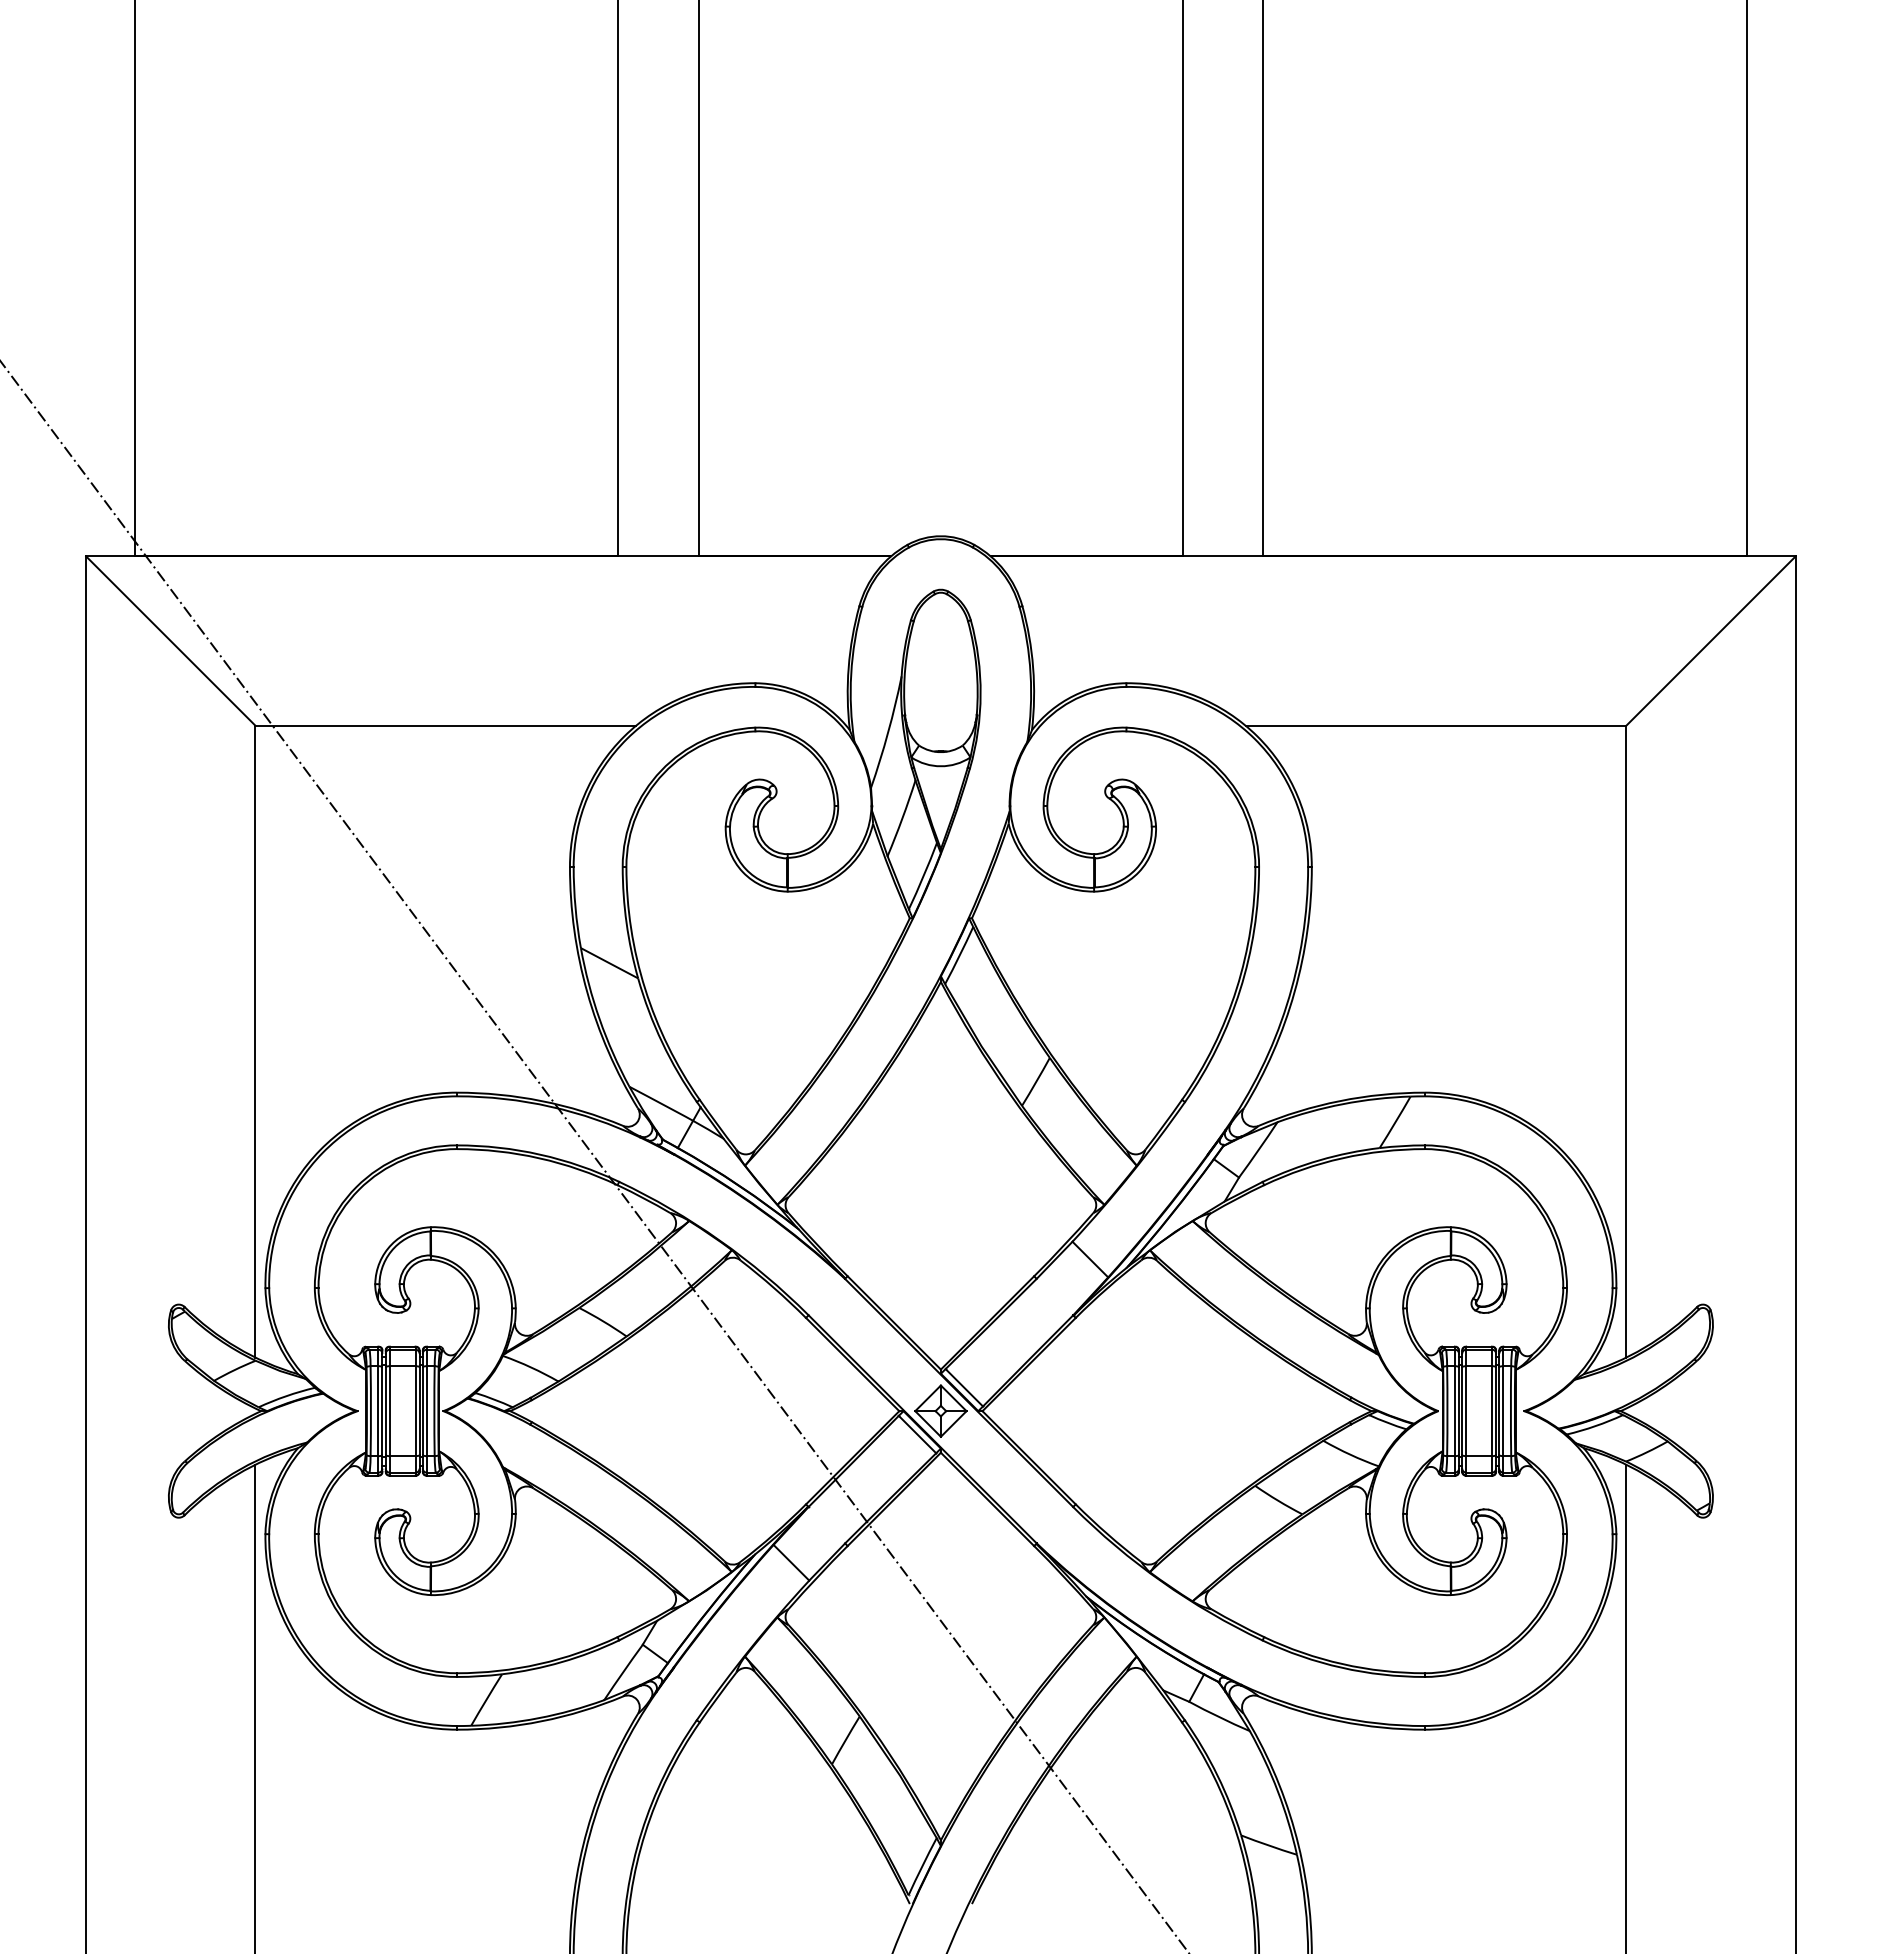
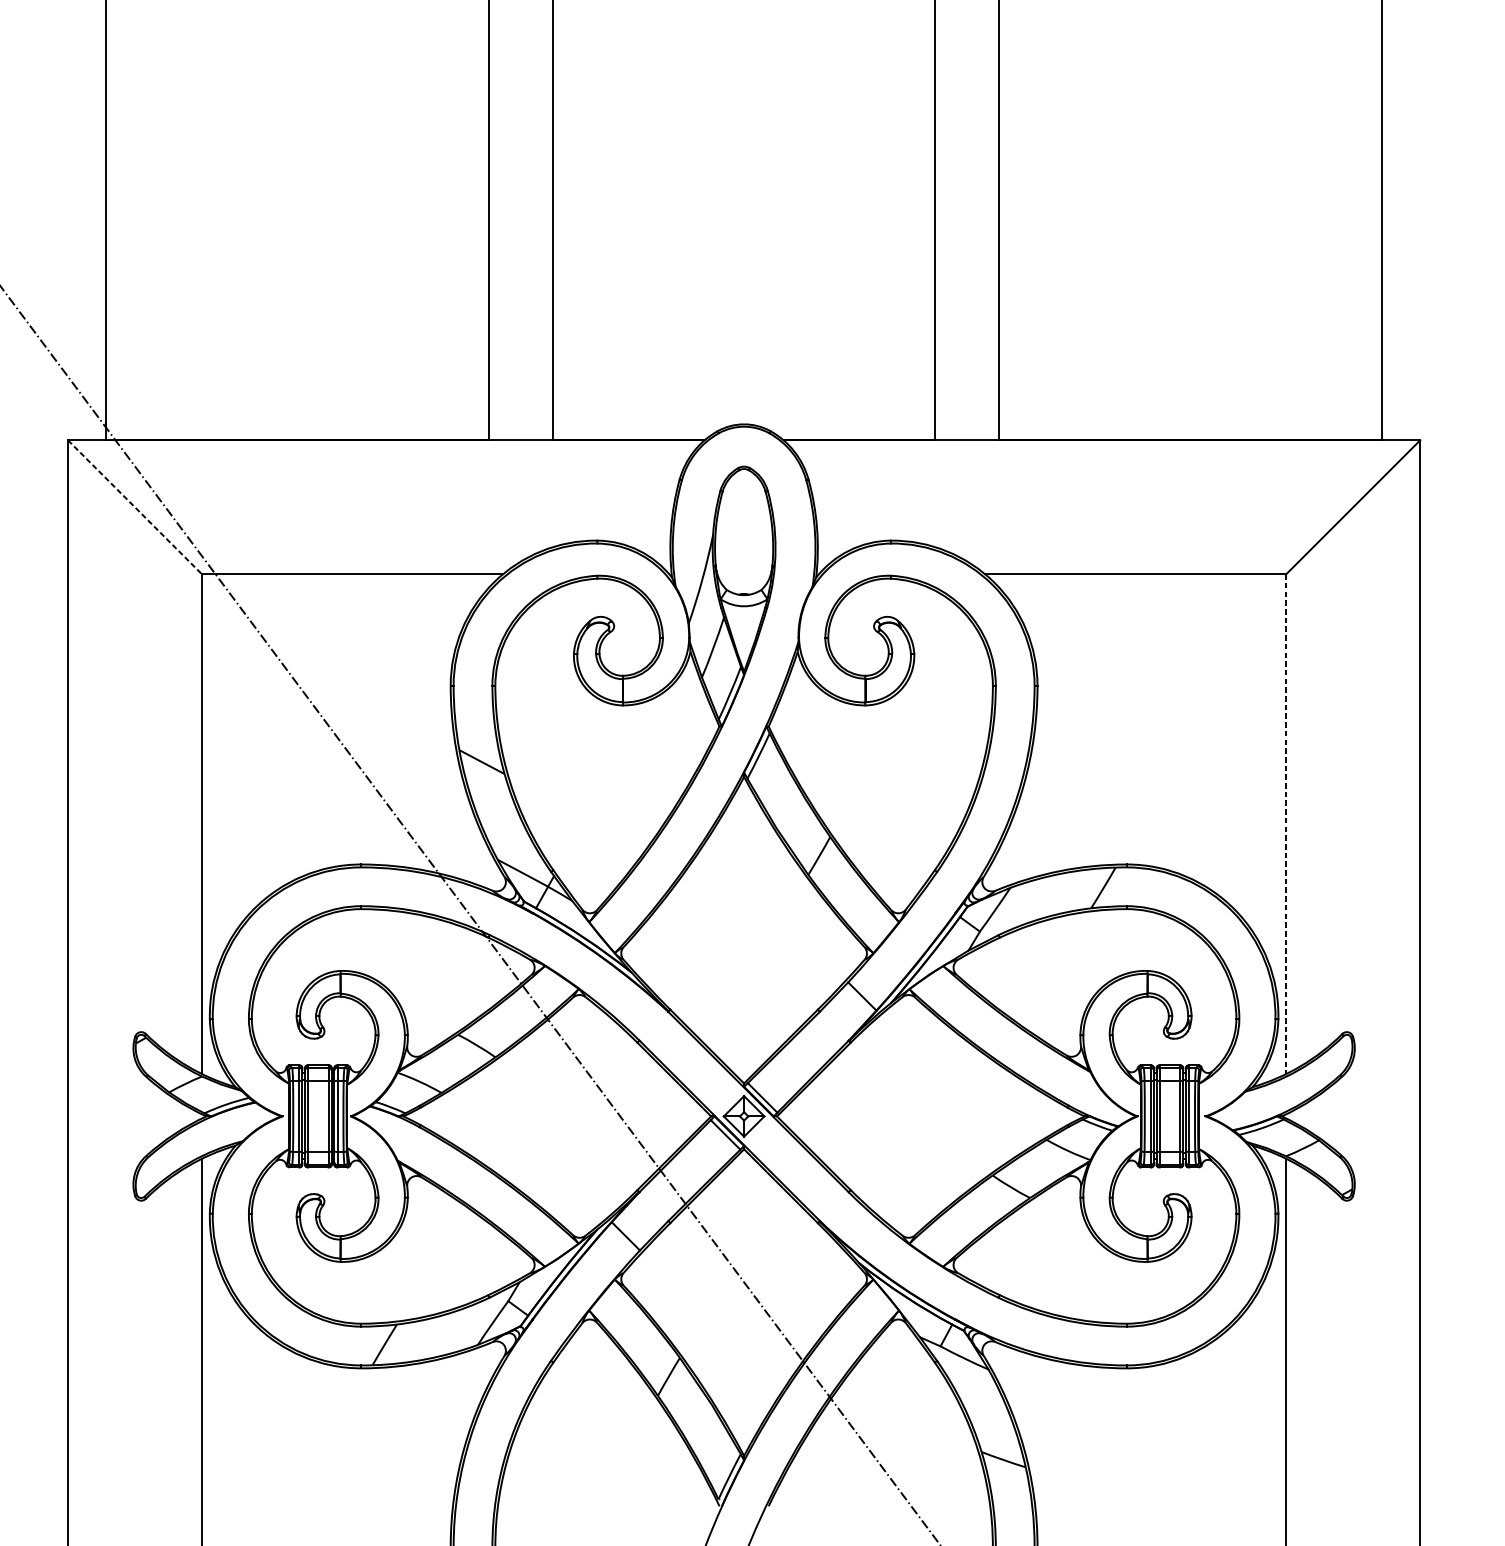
line: (170, 641) -> (134, 507), solid -> dashed
line: (1626, 1041) -> (1286, 824), solid -> dashed

